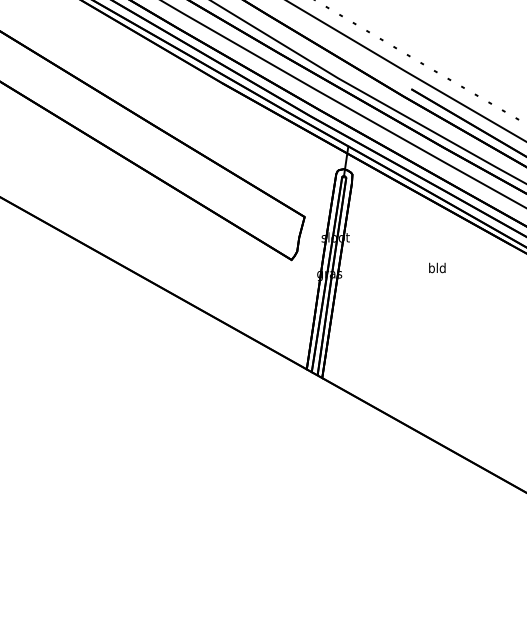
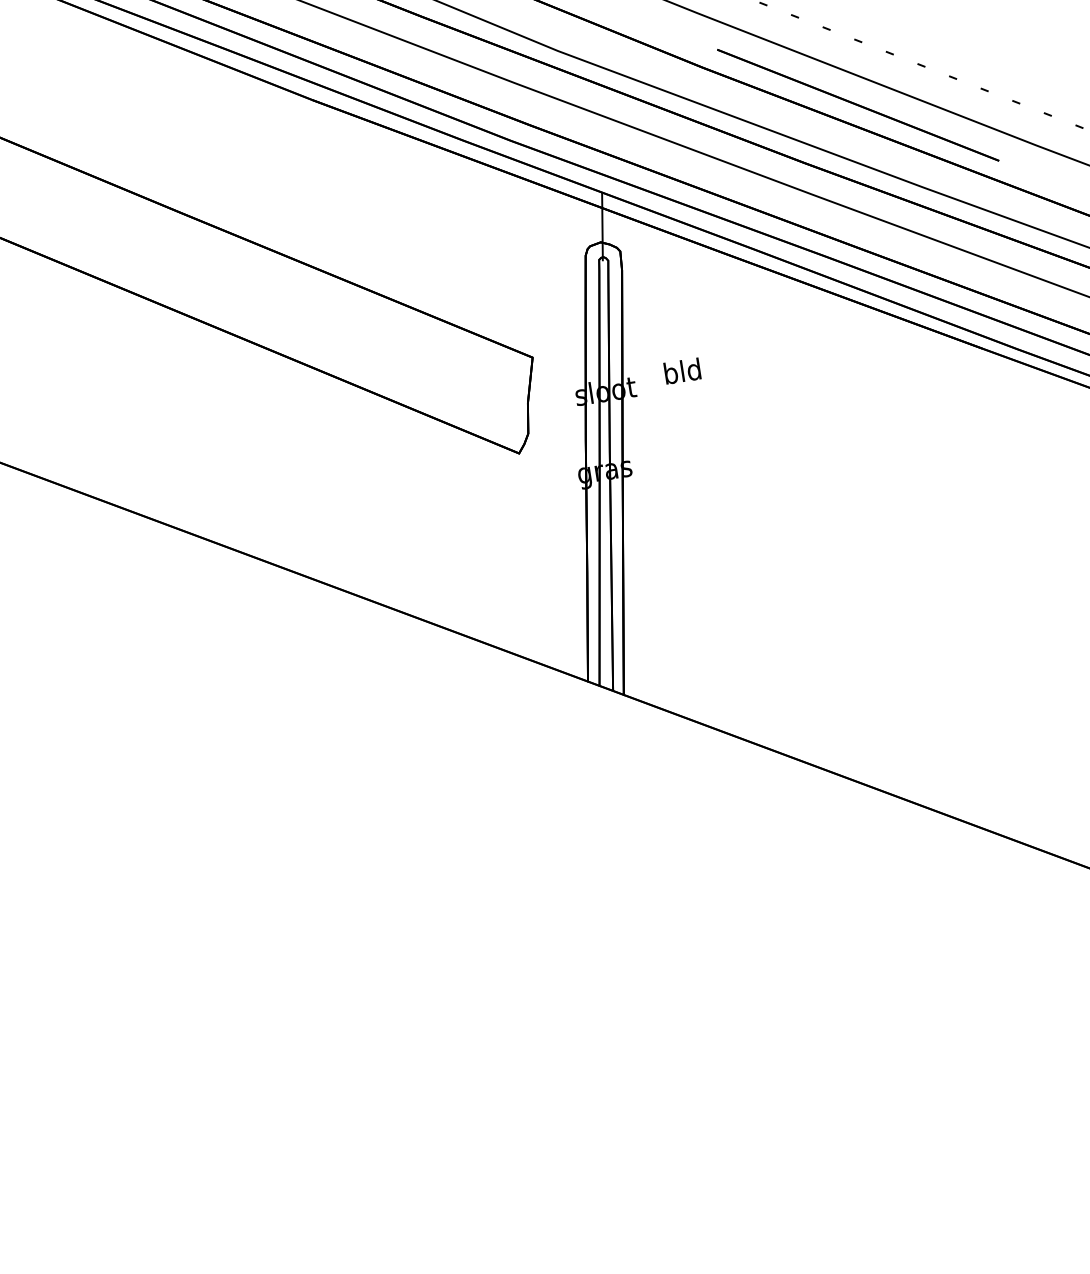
text: (437, 267) -> (682, 370), moved

